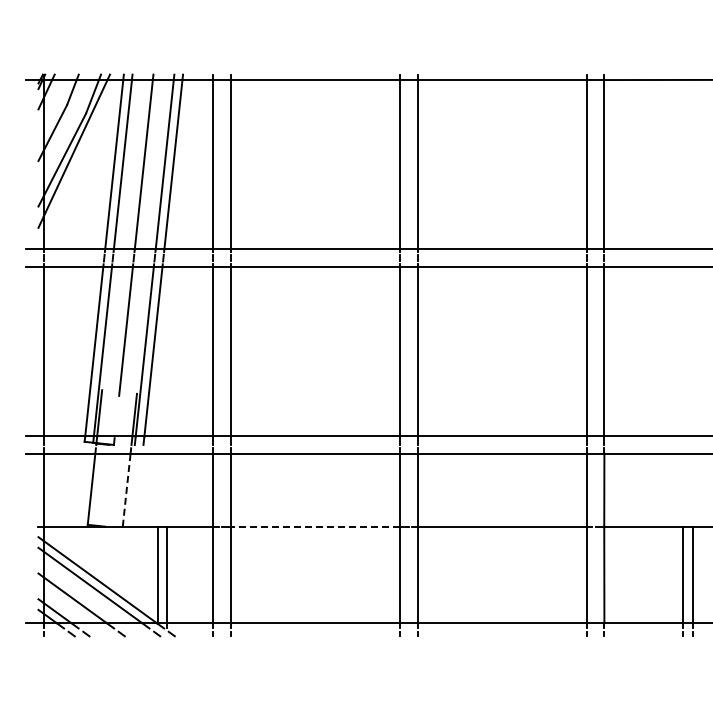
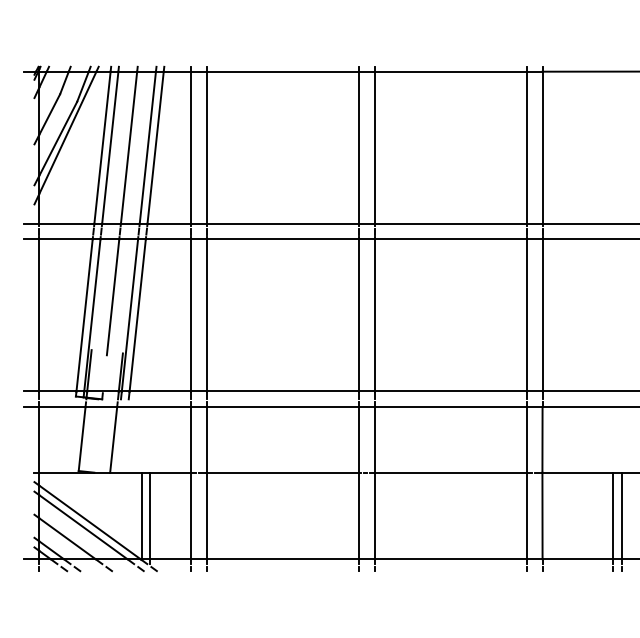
line: (126, 490) -> (113, 440), dashed -> solid
line: (315, 526) -> (283, 472), dashed -> solid

